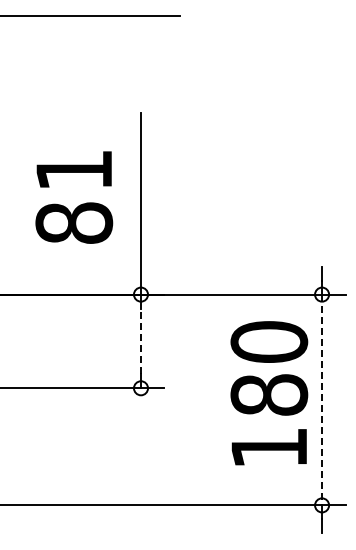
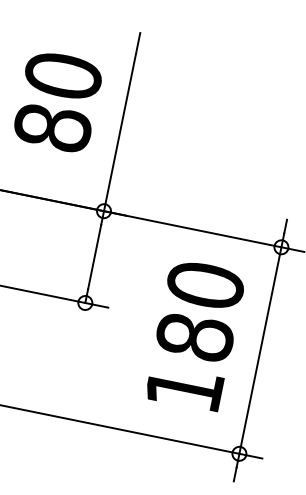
text: (74, 170) -> (63, 76), 81 -> 80
line: (141, 341) -> (95, 257), dashed -> solid
text: (269, 393) -> (195, 335), moved
line: (322, 400) -> (260, 351), dashed -> solid

